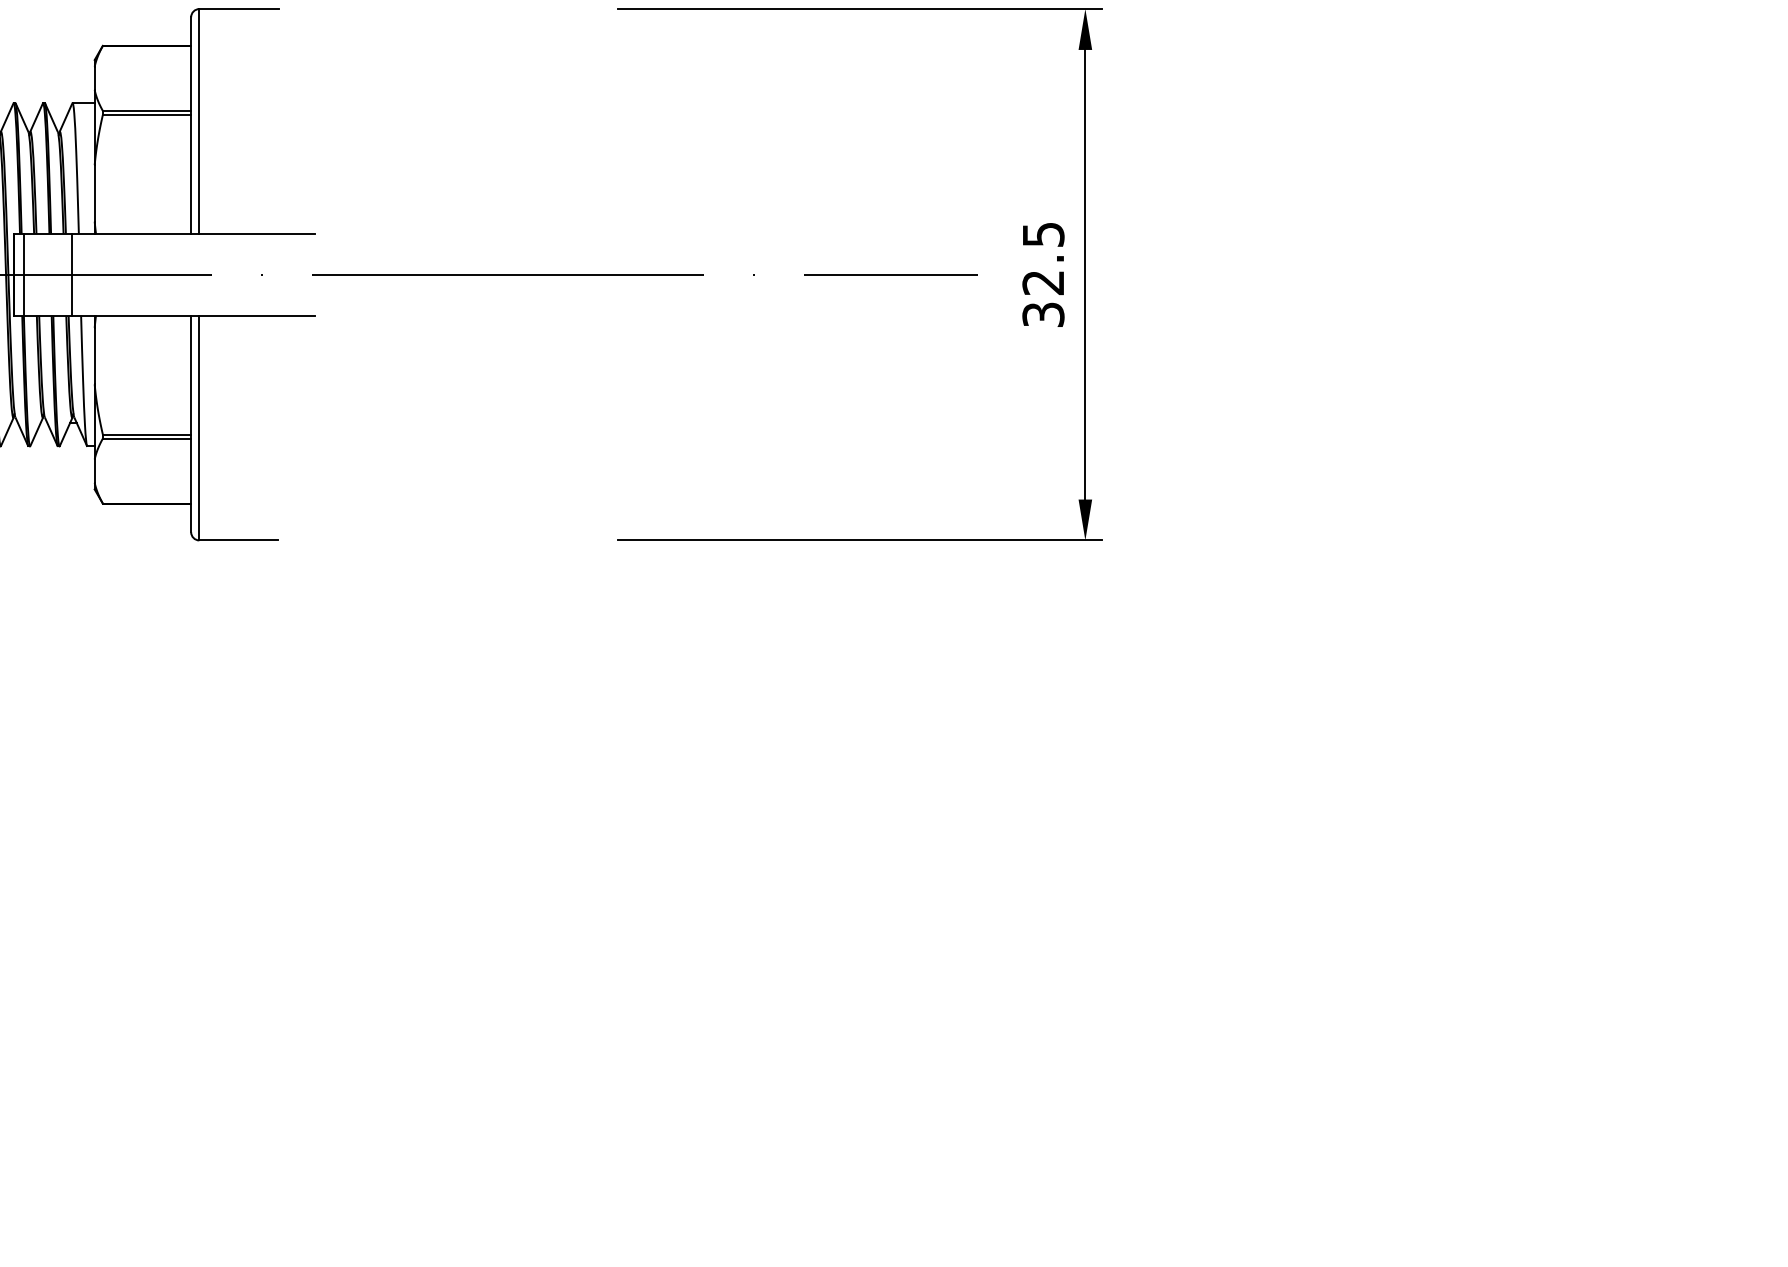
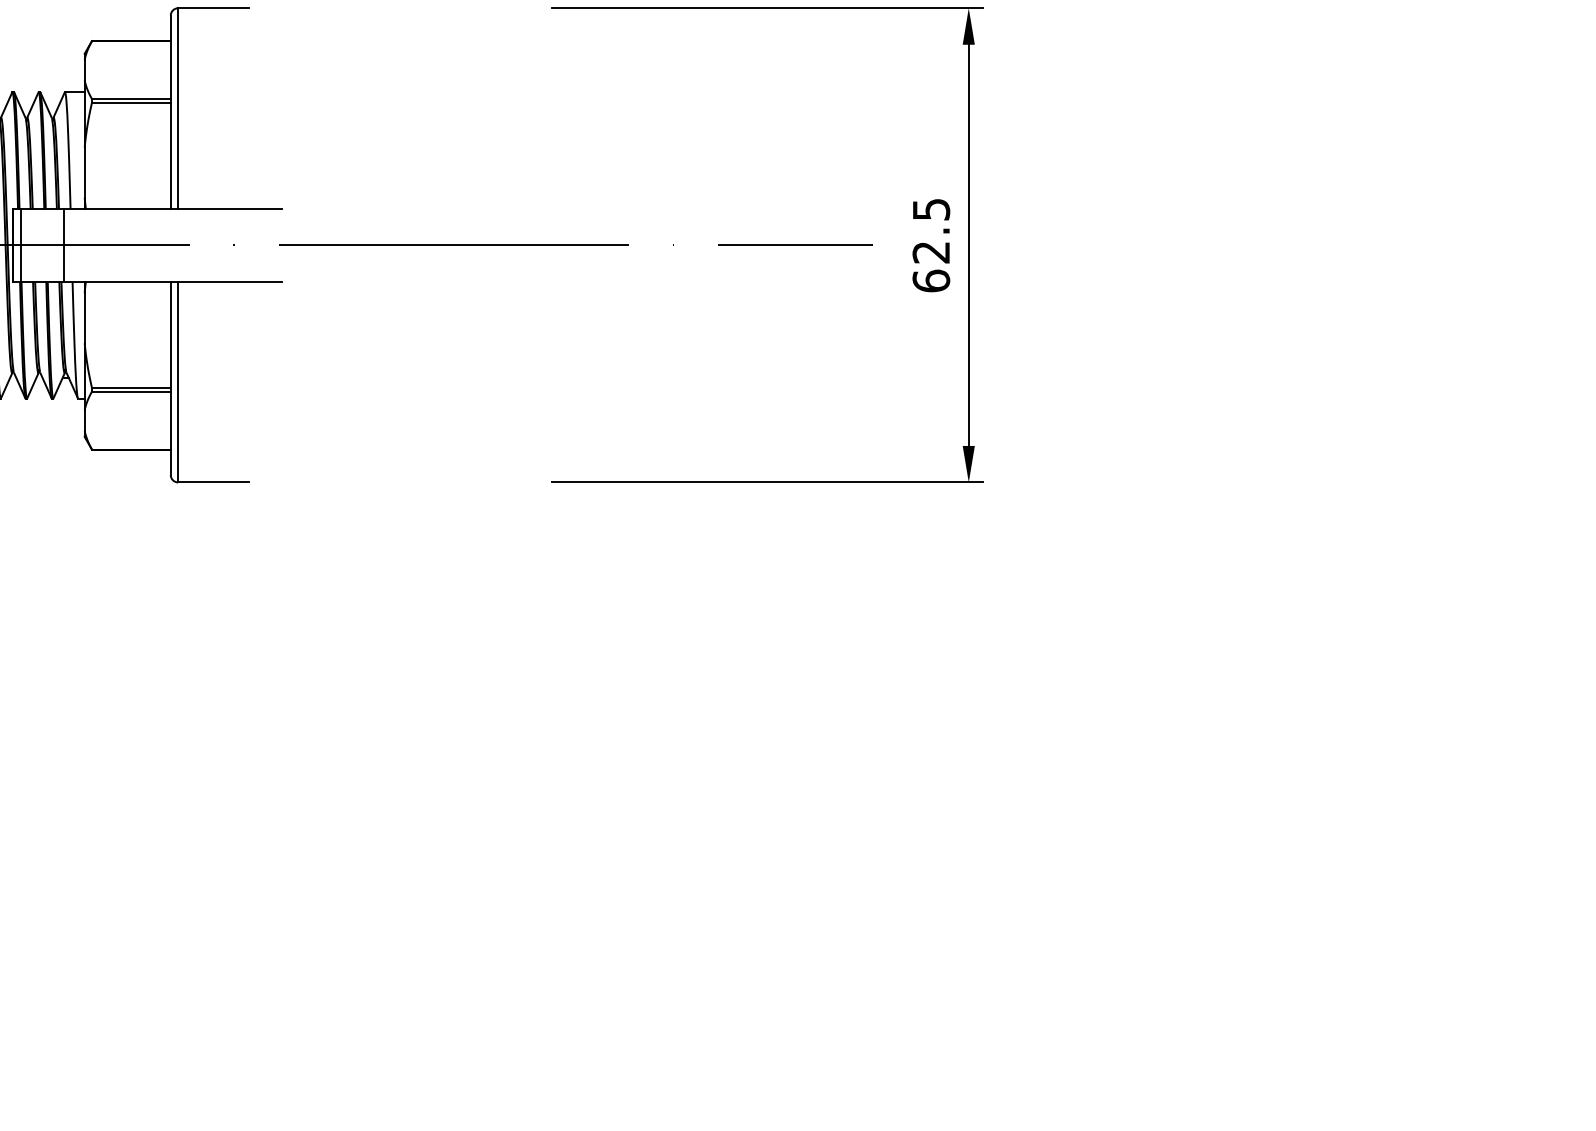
text: (1043, 314) -> (931, 280), 32.5 -> 62.5

